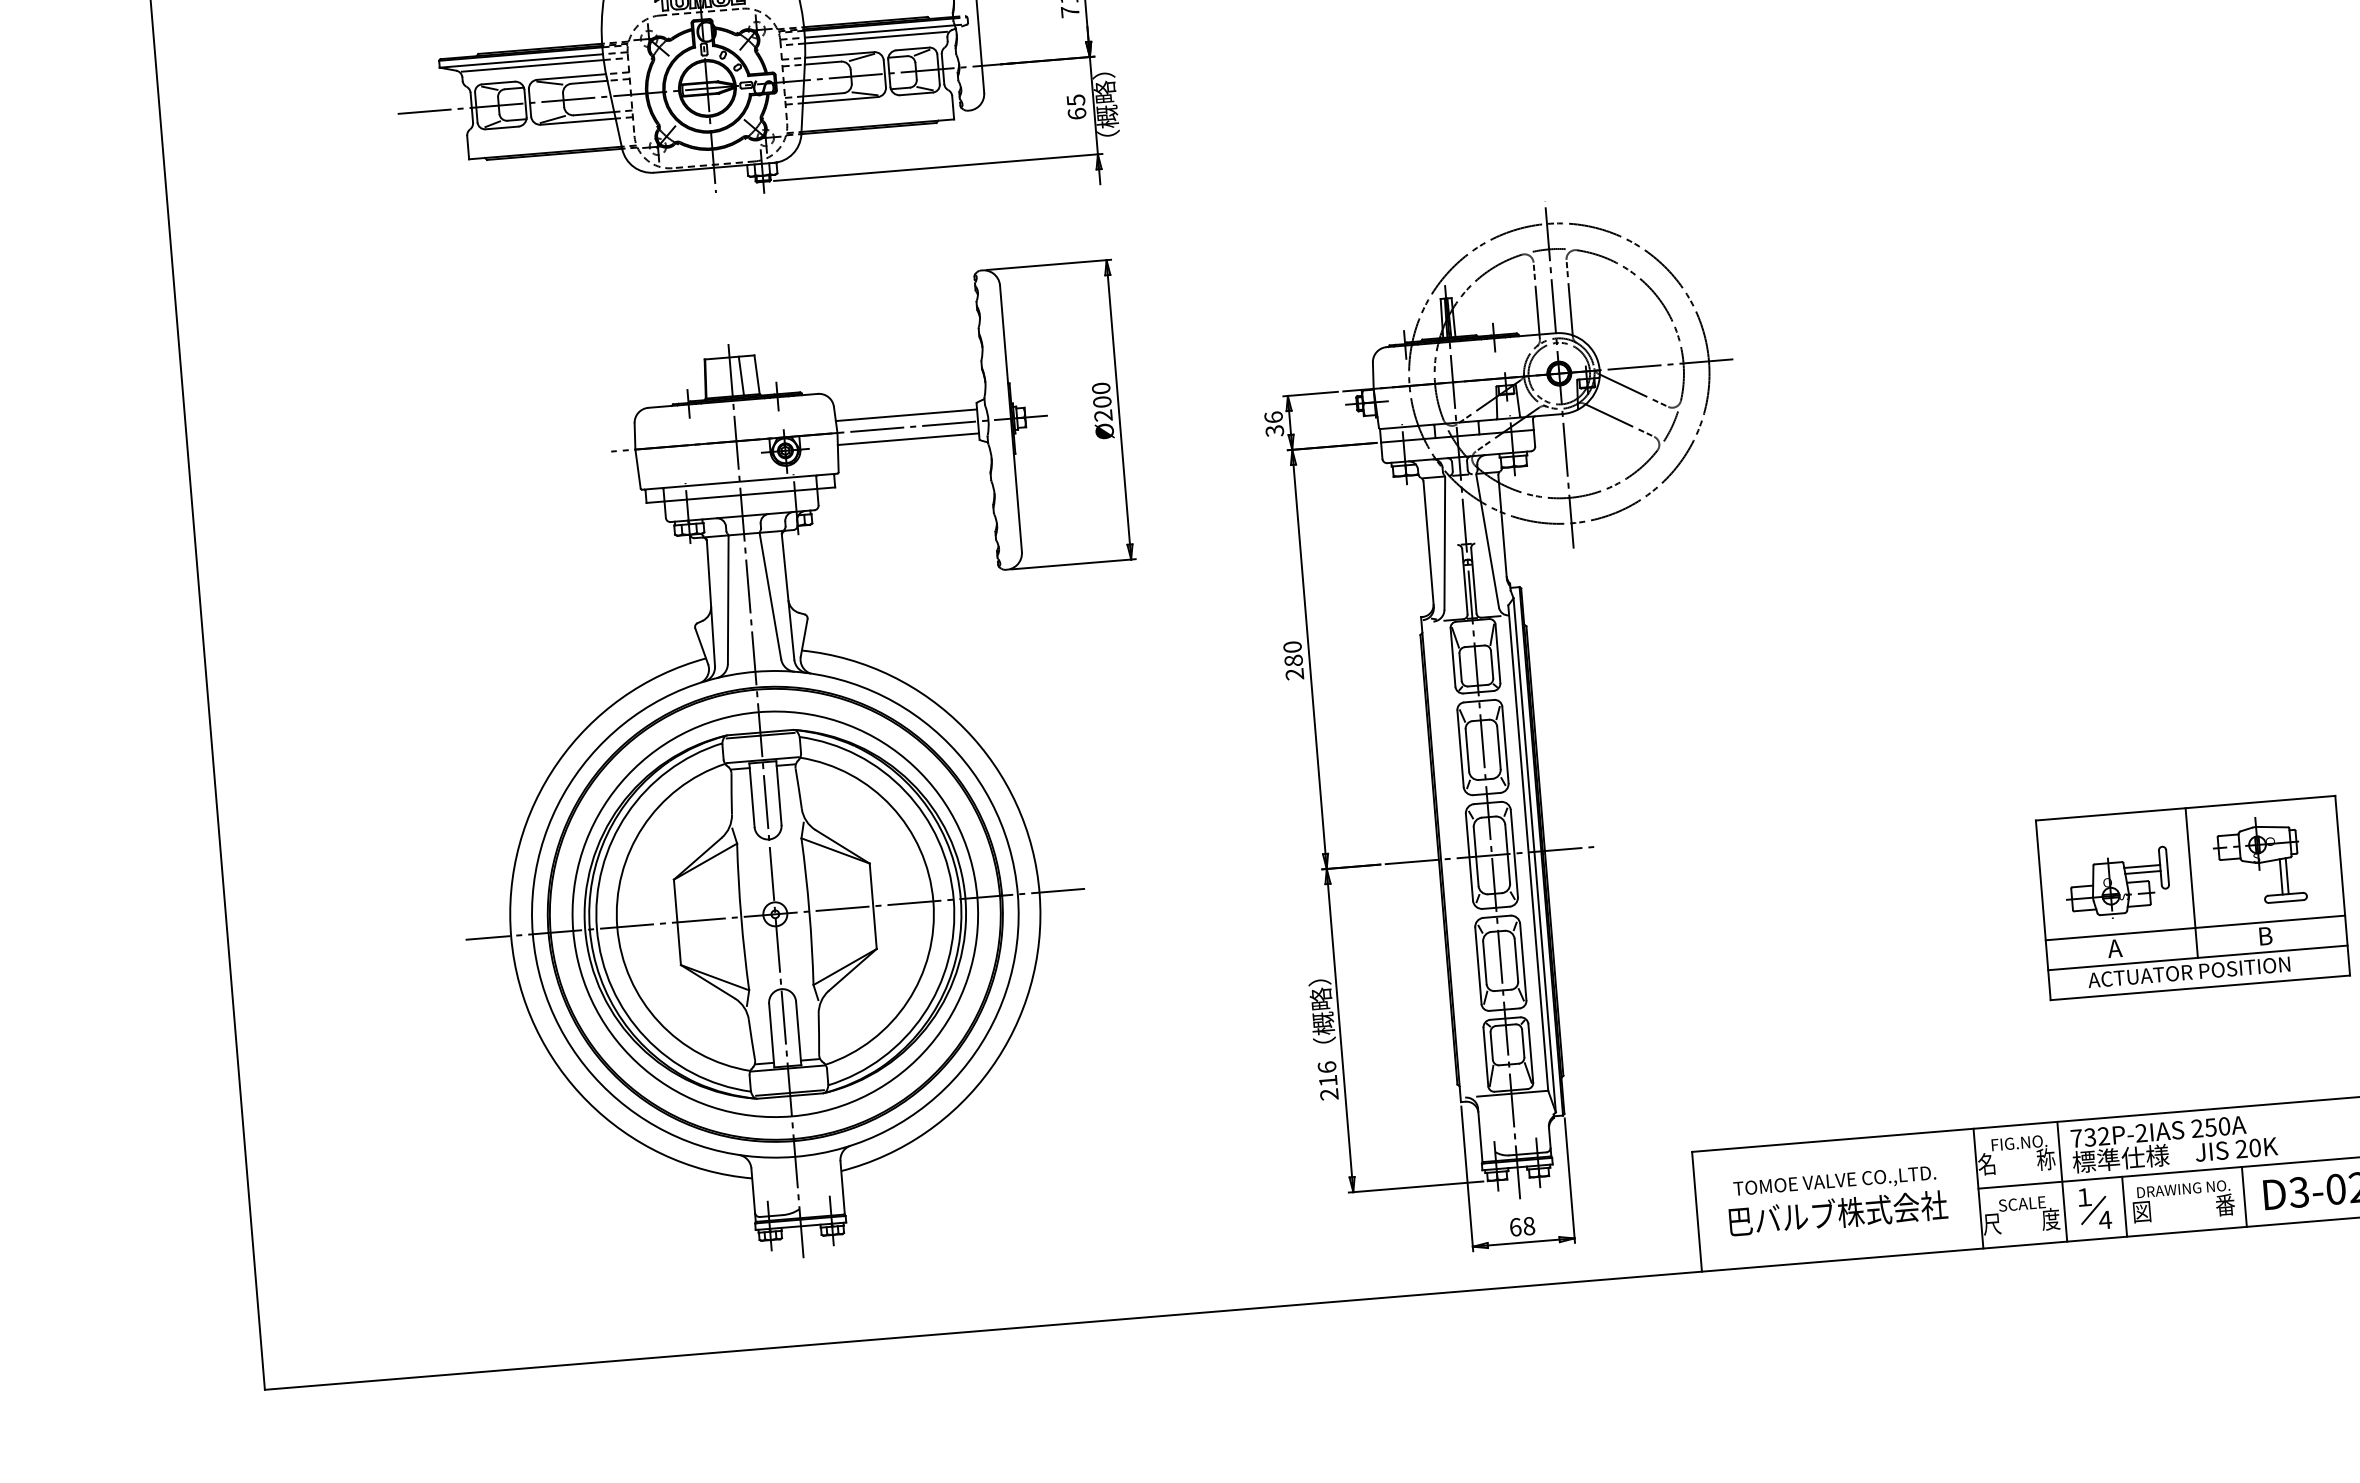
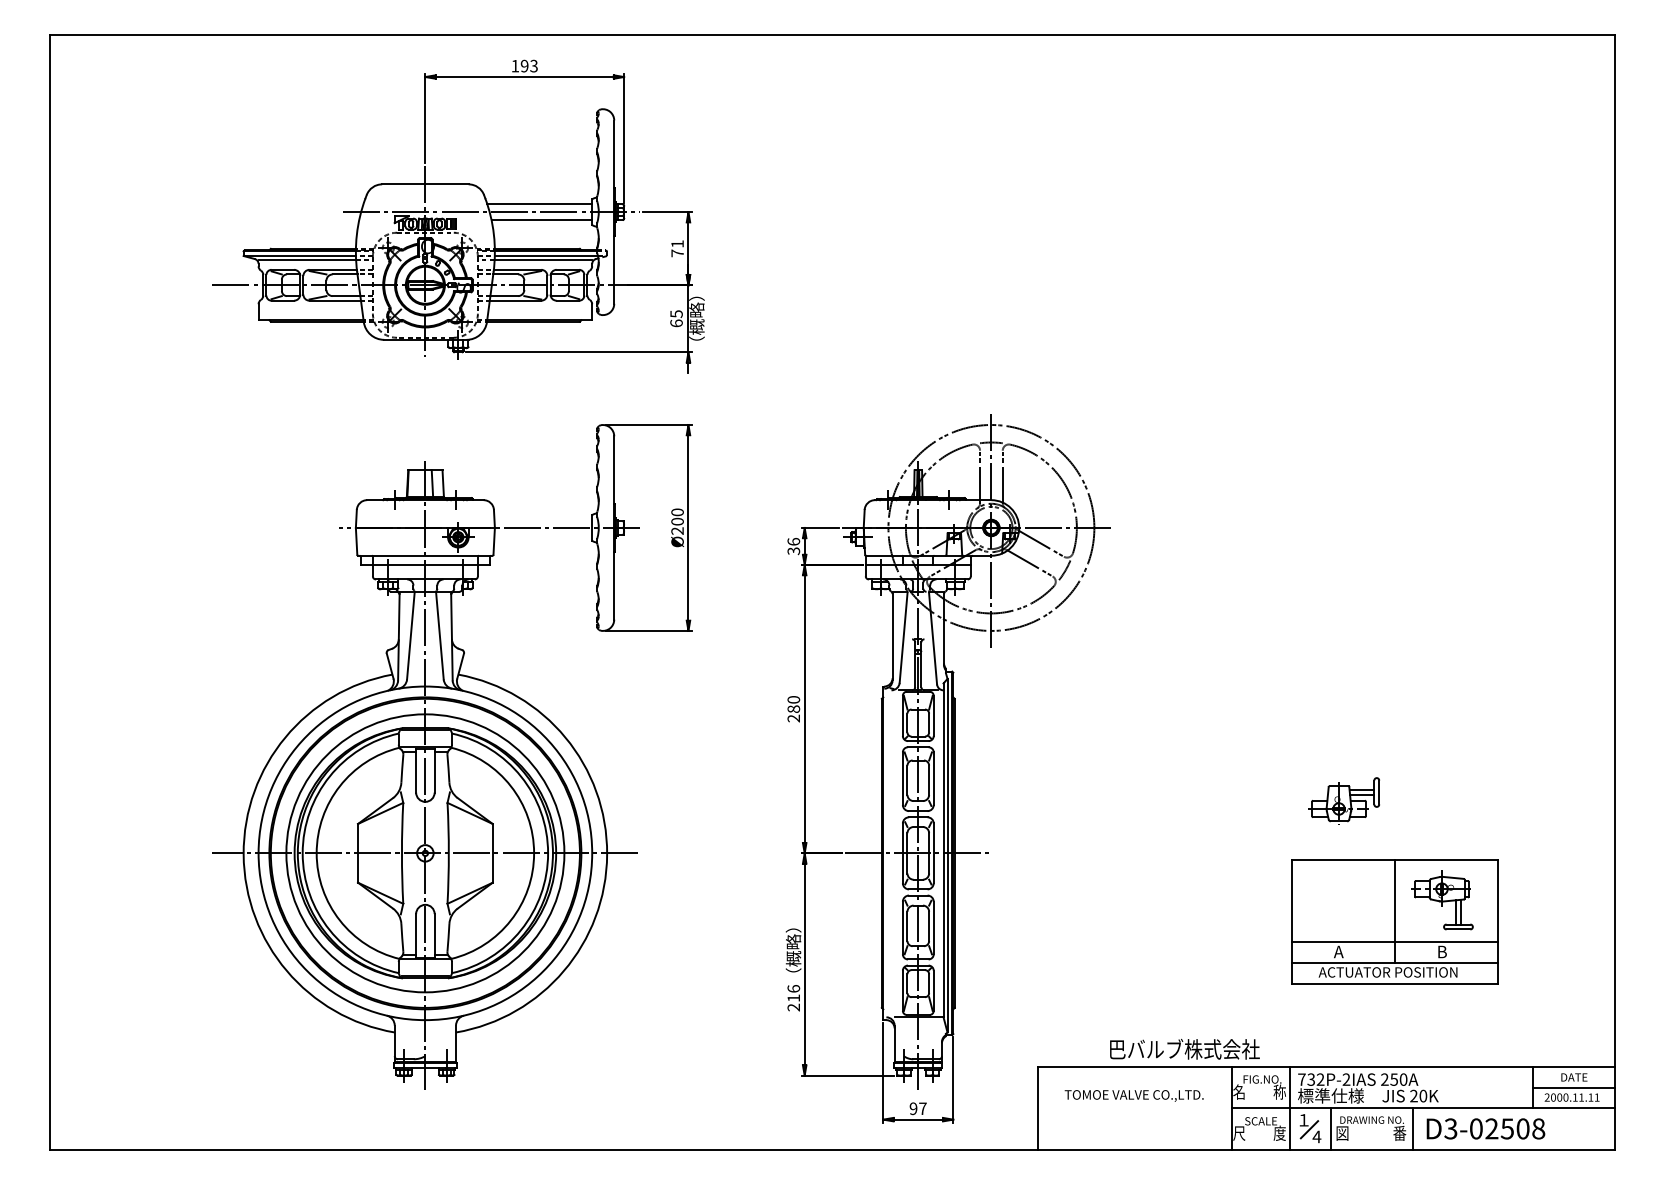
line: (905, 414) -> (542, 519), removed
line: (907, 439) -> (542, 536), removed
part: (2116, 883) -> (1343, 800), moved
text: (1837, 1213) -> (1184, 1049), moved
text: (1521, 1226) -> (917, 1108), 68 -> 97

